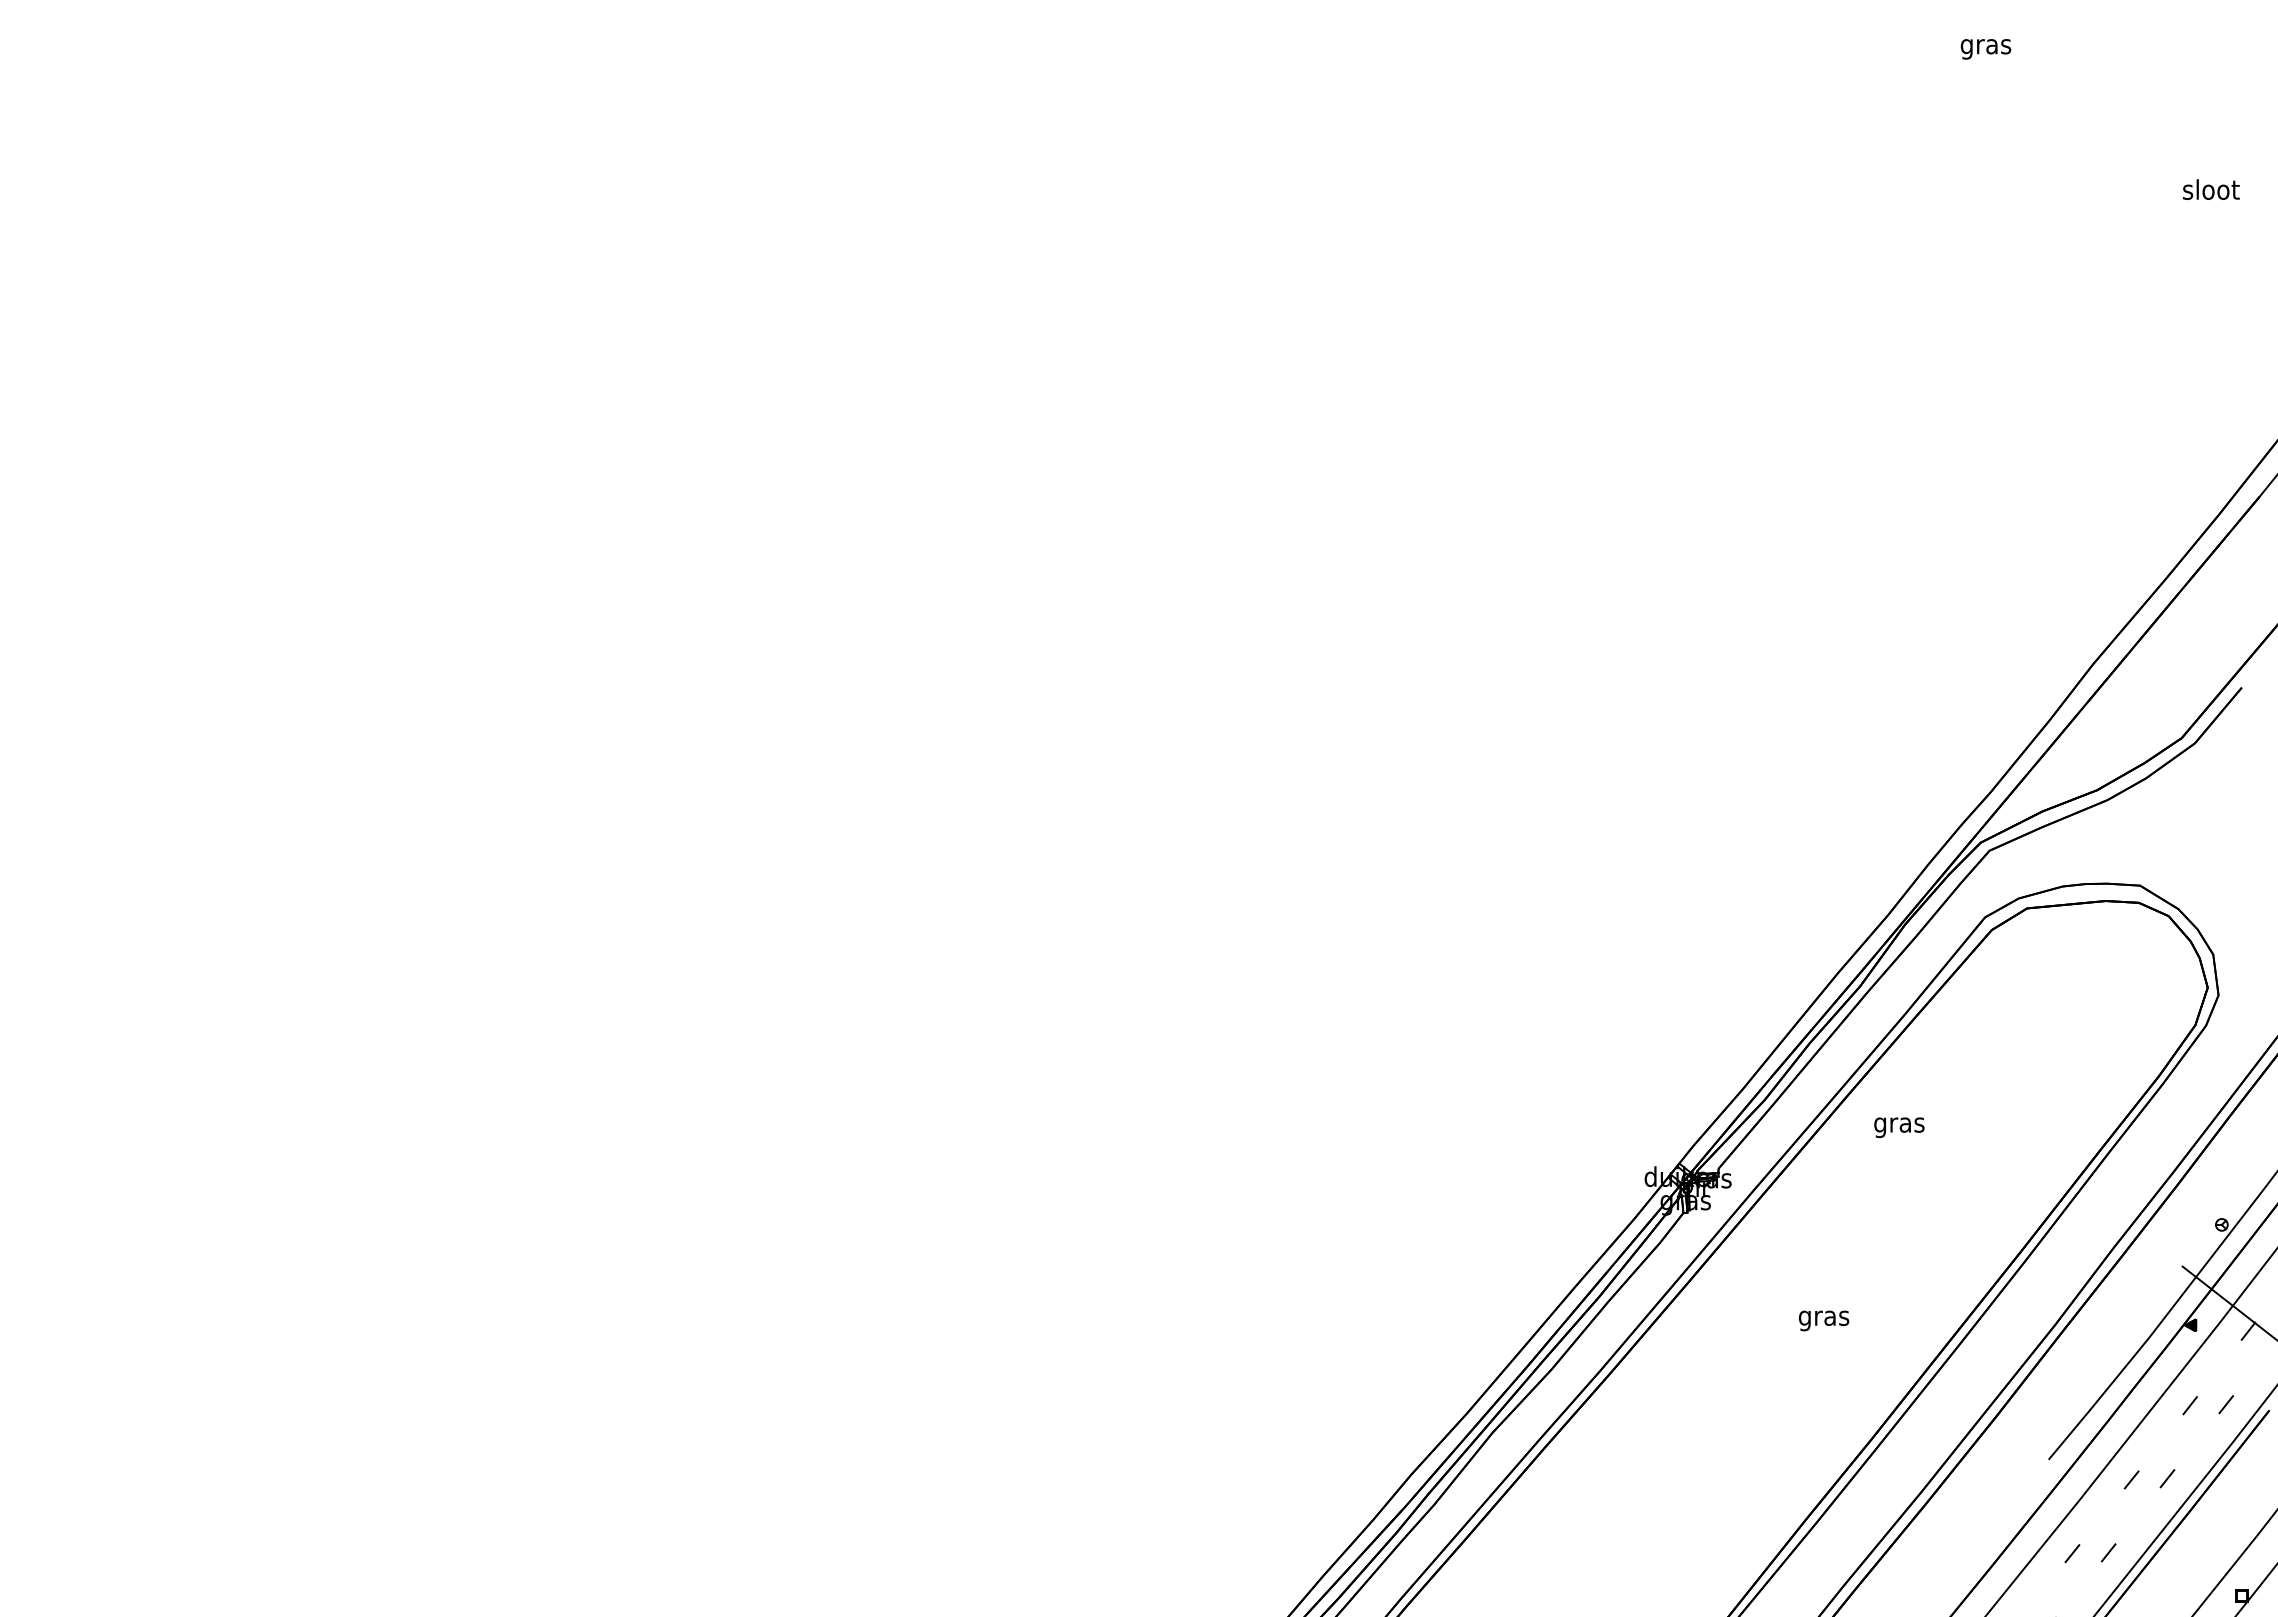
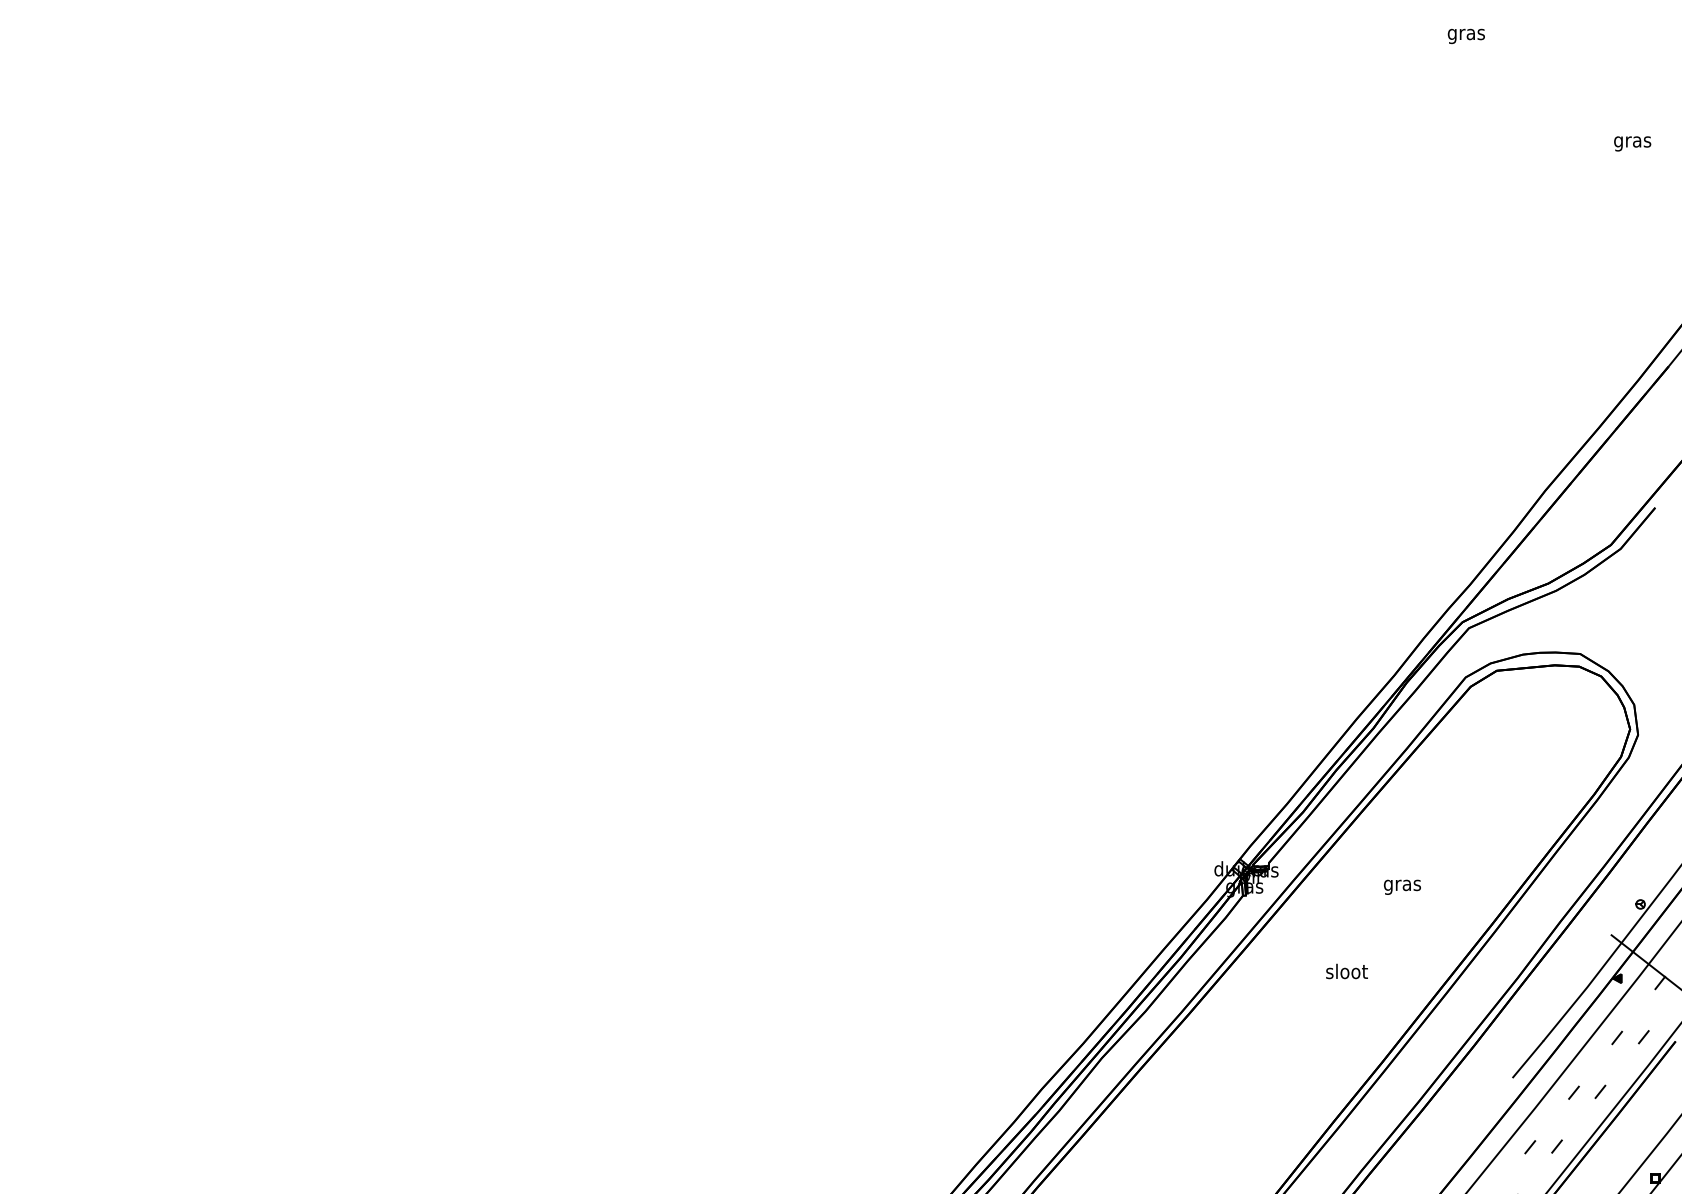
text: (2211, 192) -> (1632, 142), sloot -> gras
text: (1899, 1127) -> (1402, 887), moved
text: (1824, 1318) -> (1347, 973), gras -> sloot

